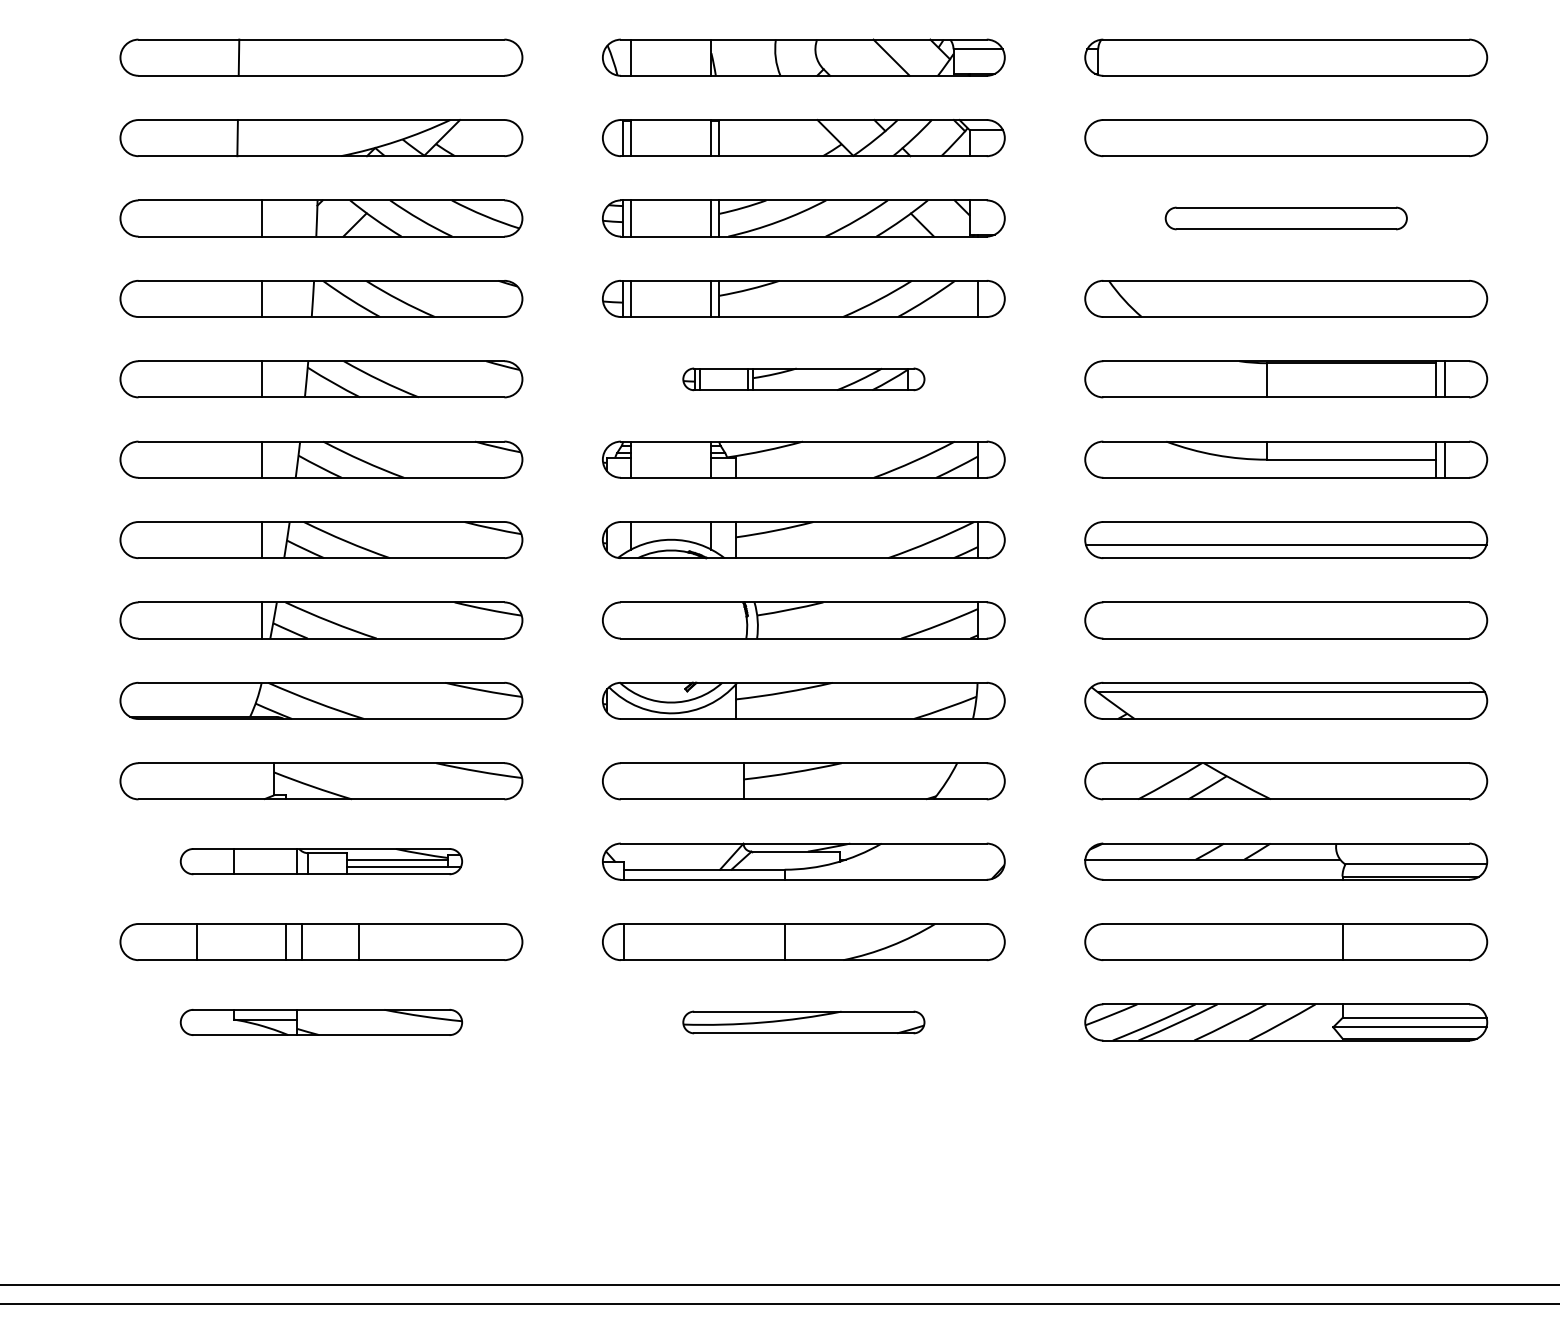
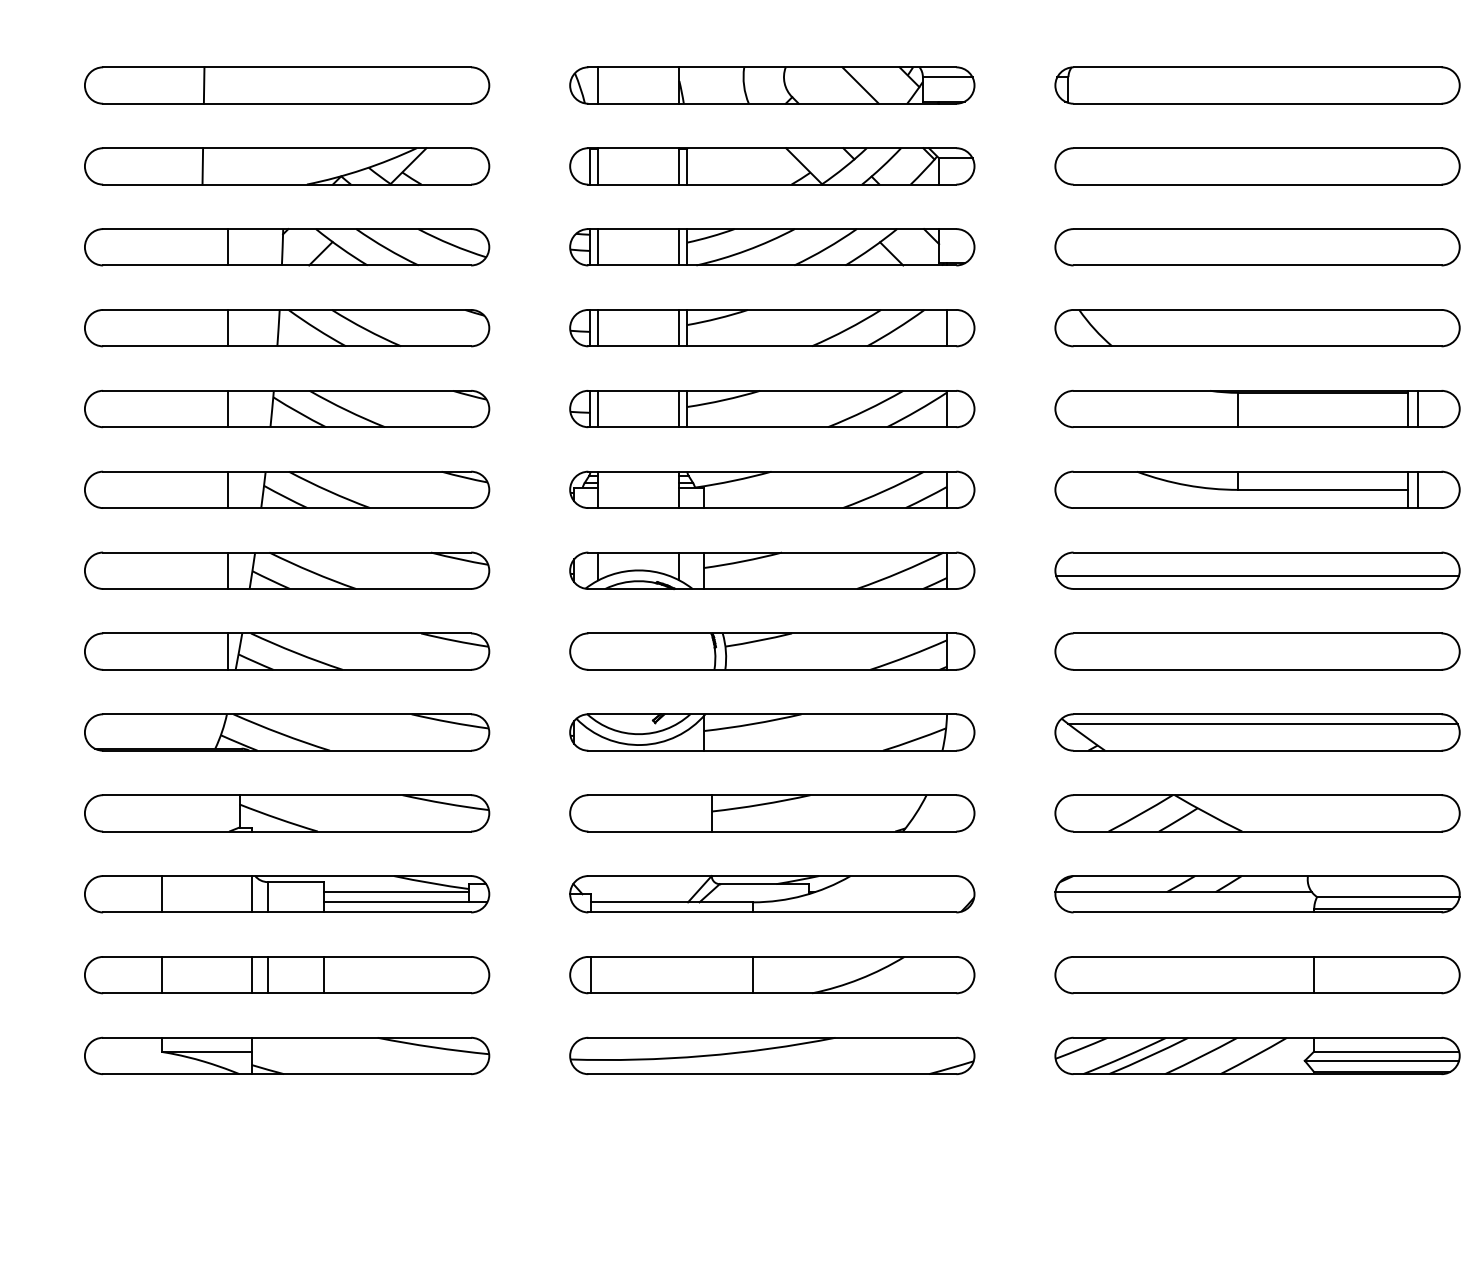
part: (1286, 218) -> (1257, 247), size x1.67
part: (803, 379) -> (771, 409), size x1.67
part: (321, 861) -> (287, 894), size x1.43
part: (321, 1022) -> (287, 1056), size x1.43
part: (803, 1022) -> (771, 1056), size x1.67

